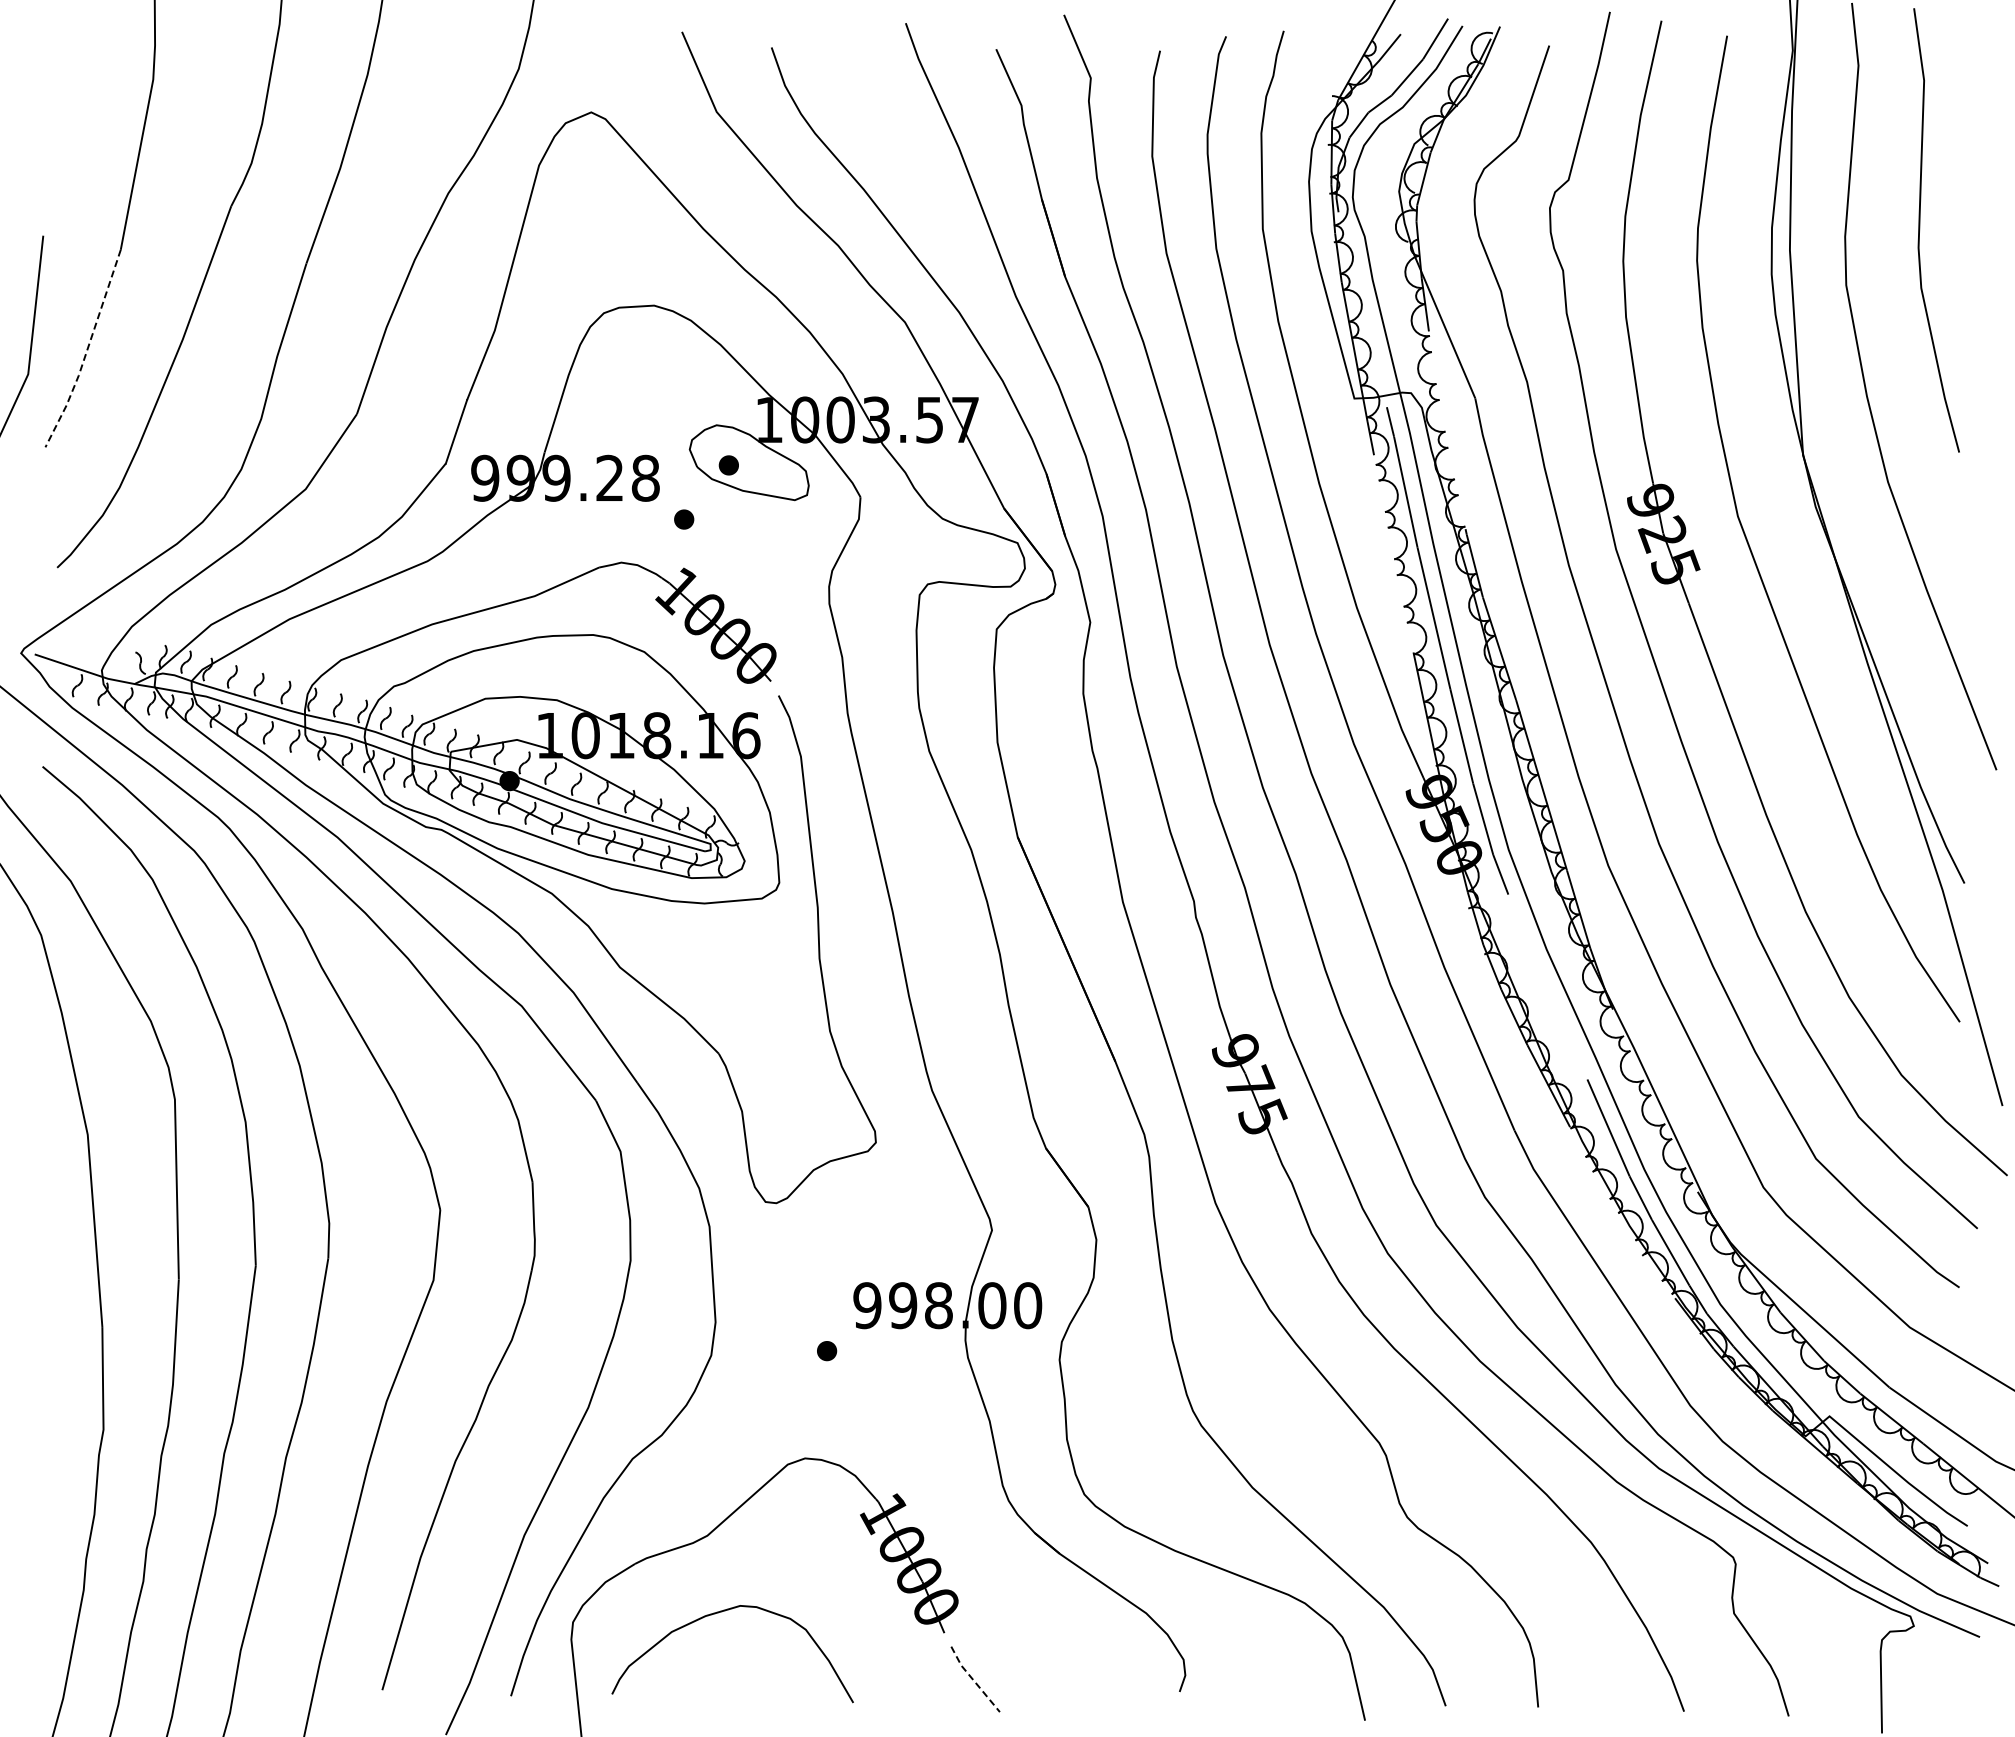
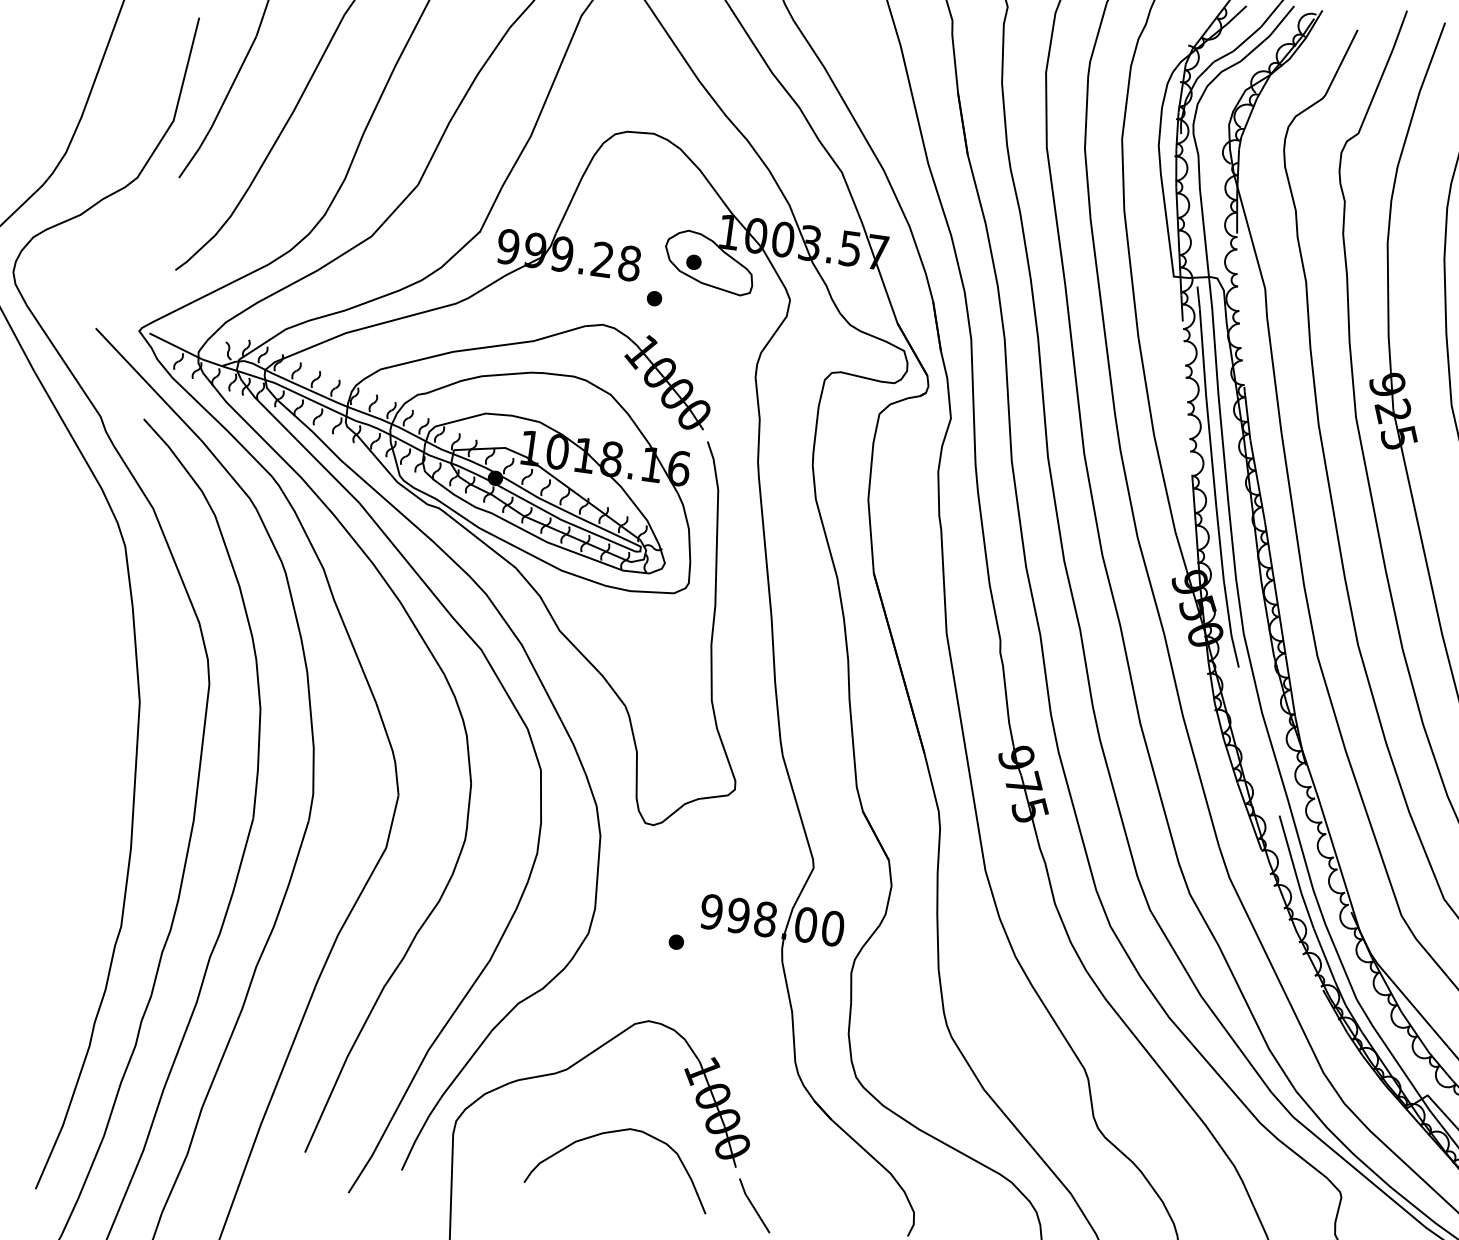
line: (86, 351) -> (219, 109), dashed -> solid
curve: (722, 1612) -> (616, 1132), moved
line: (973, 1680) -> (753, 1206), dashed -> solid

